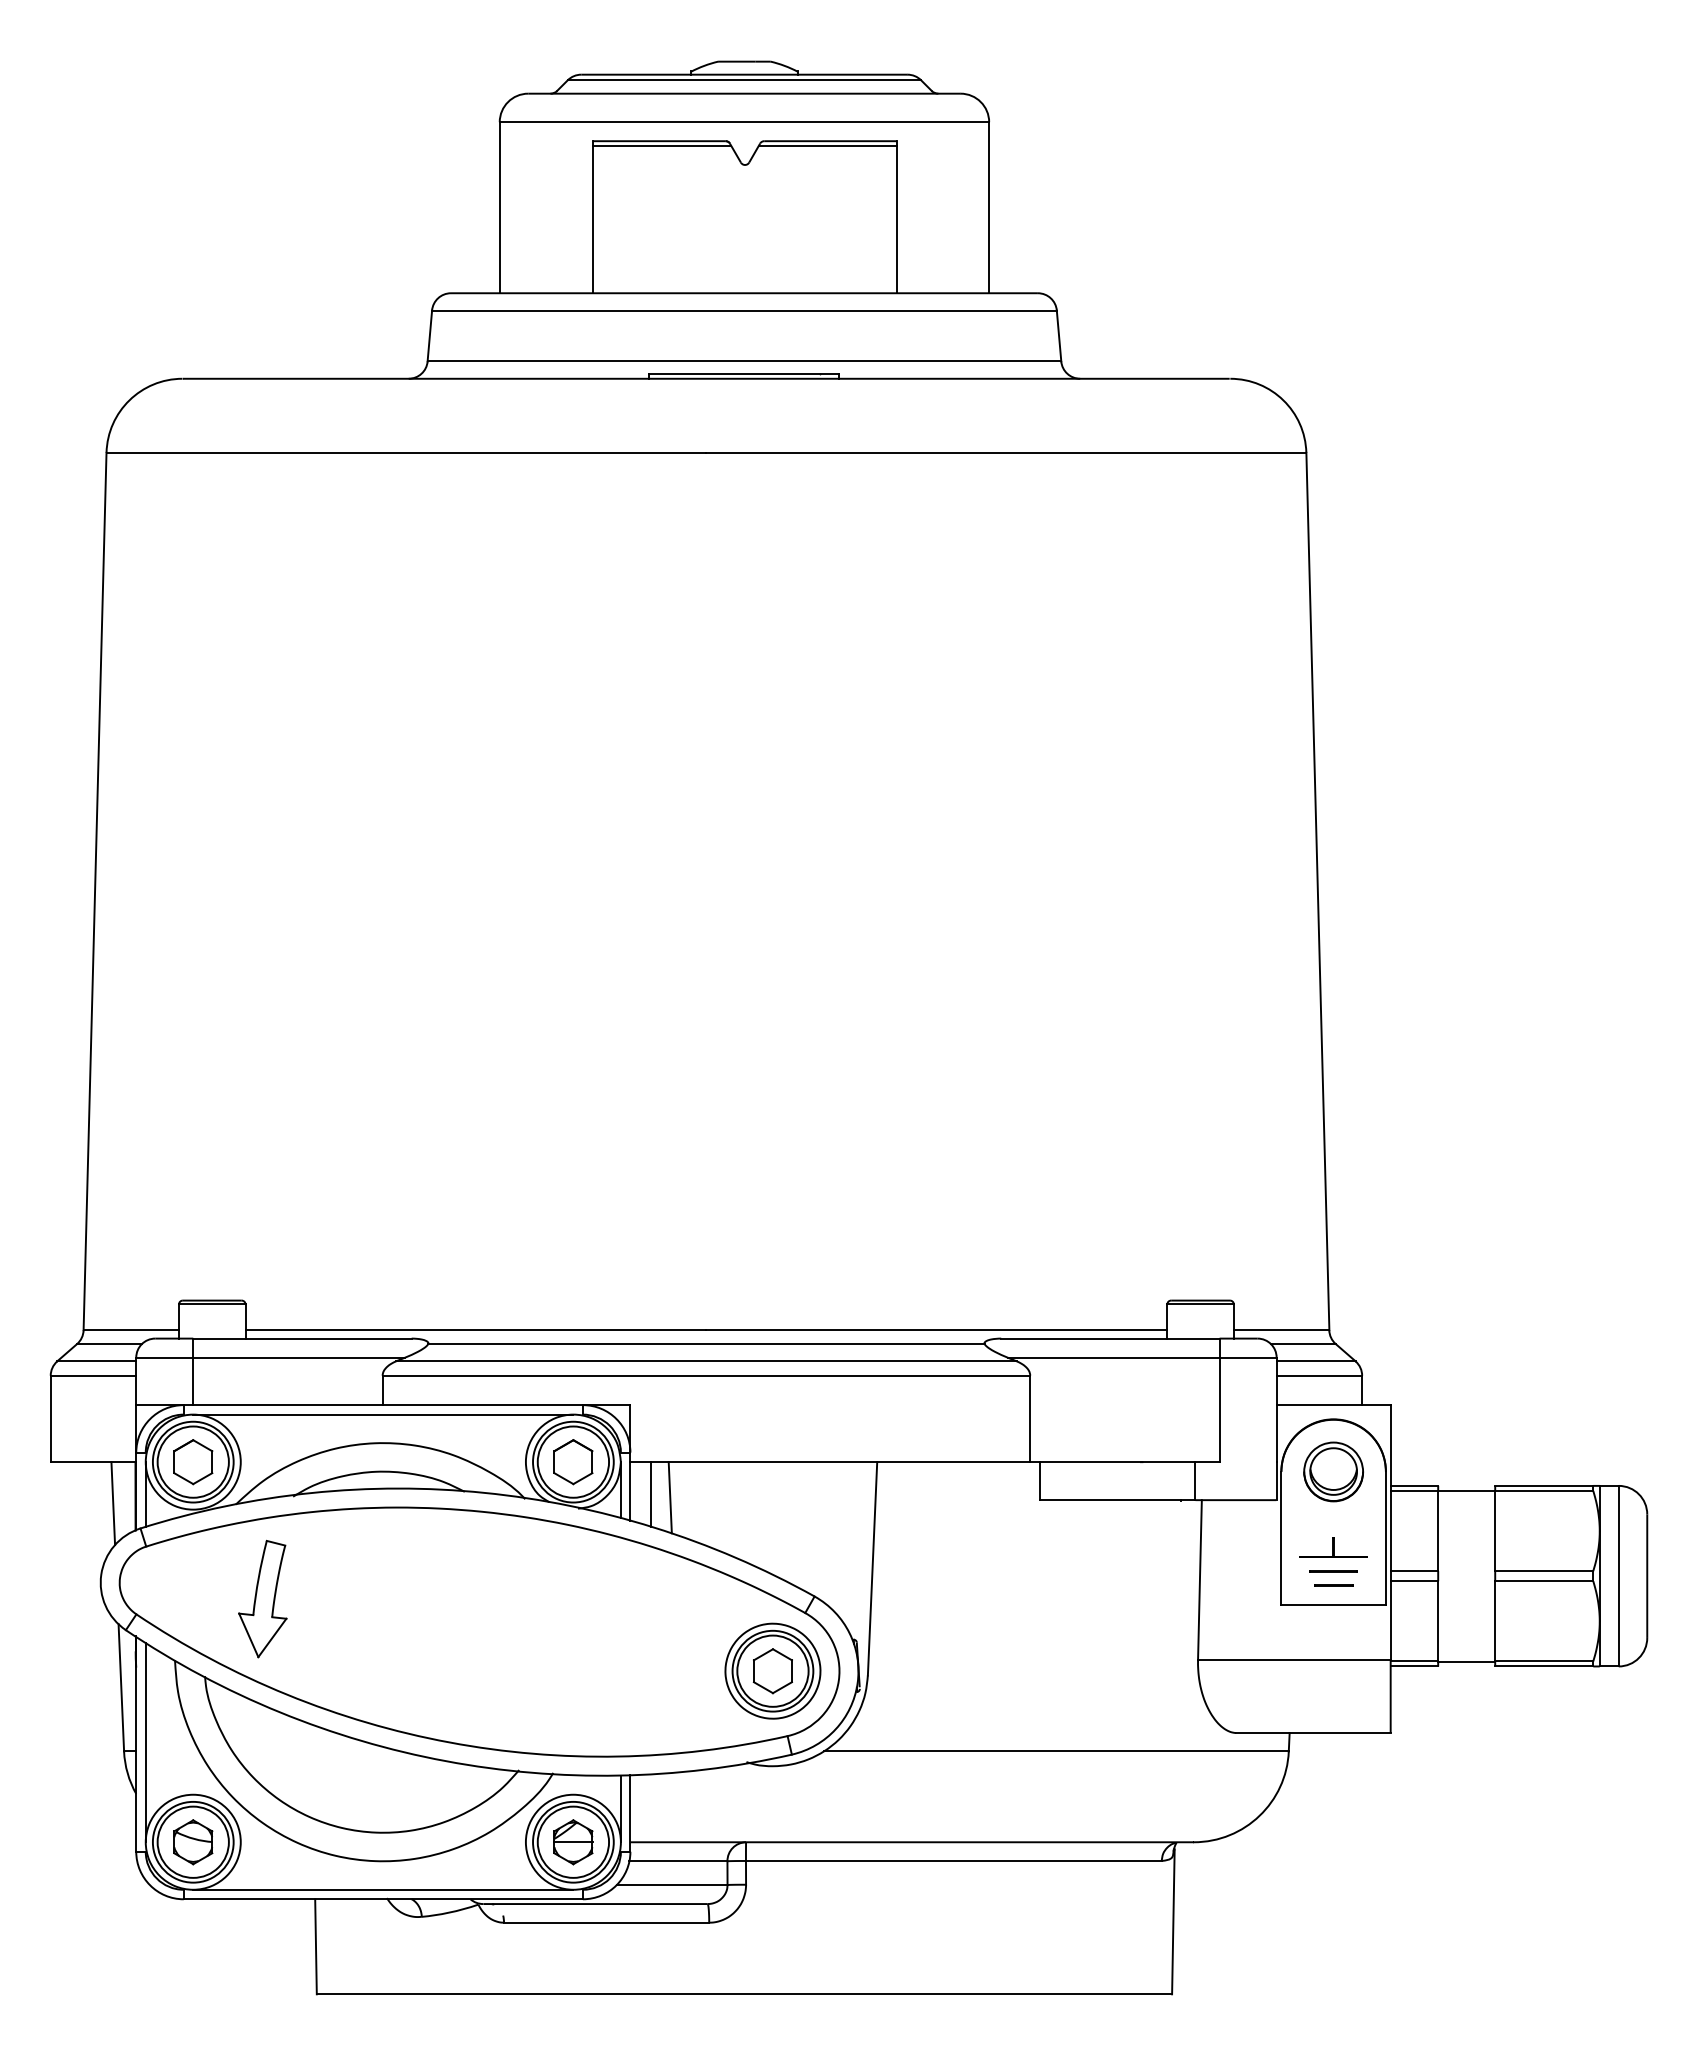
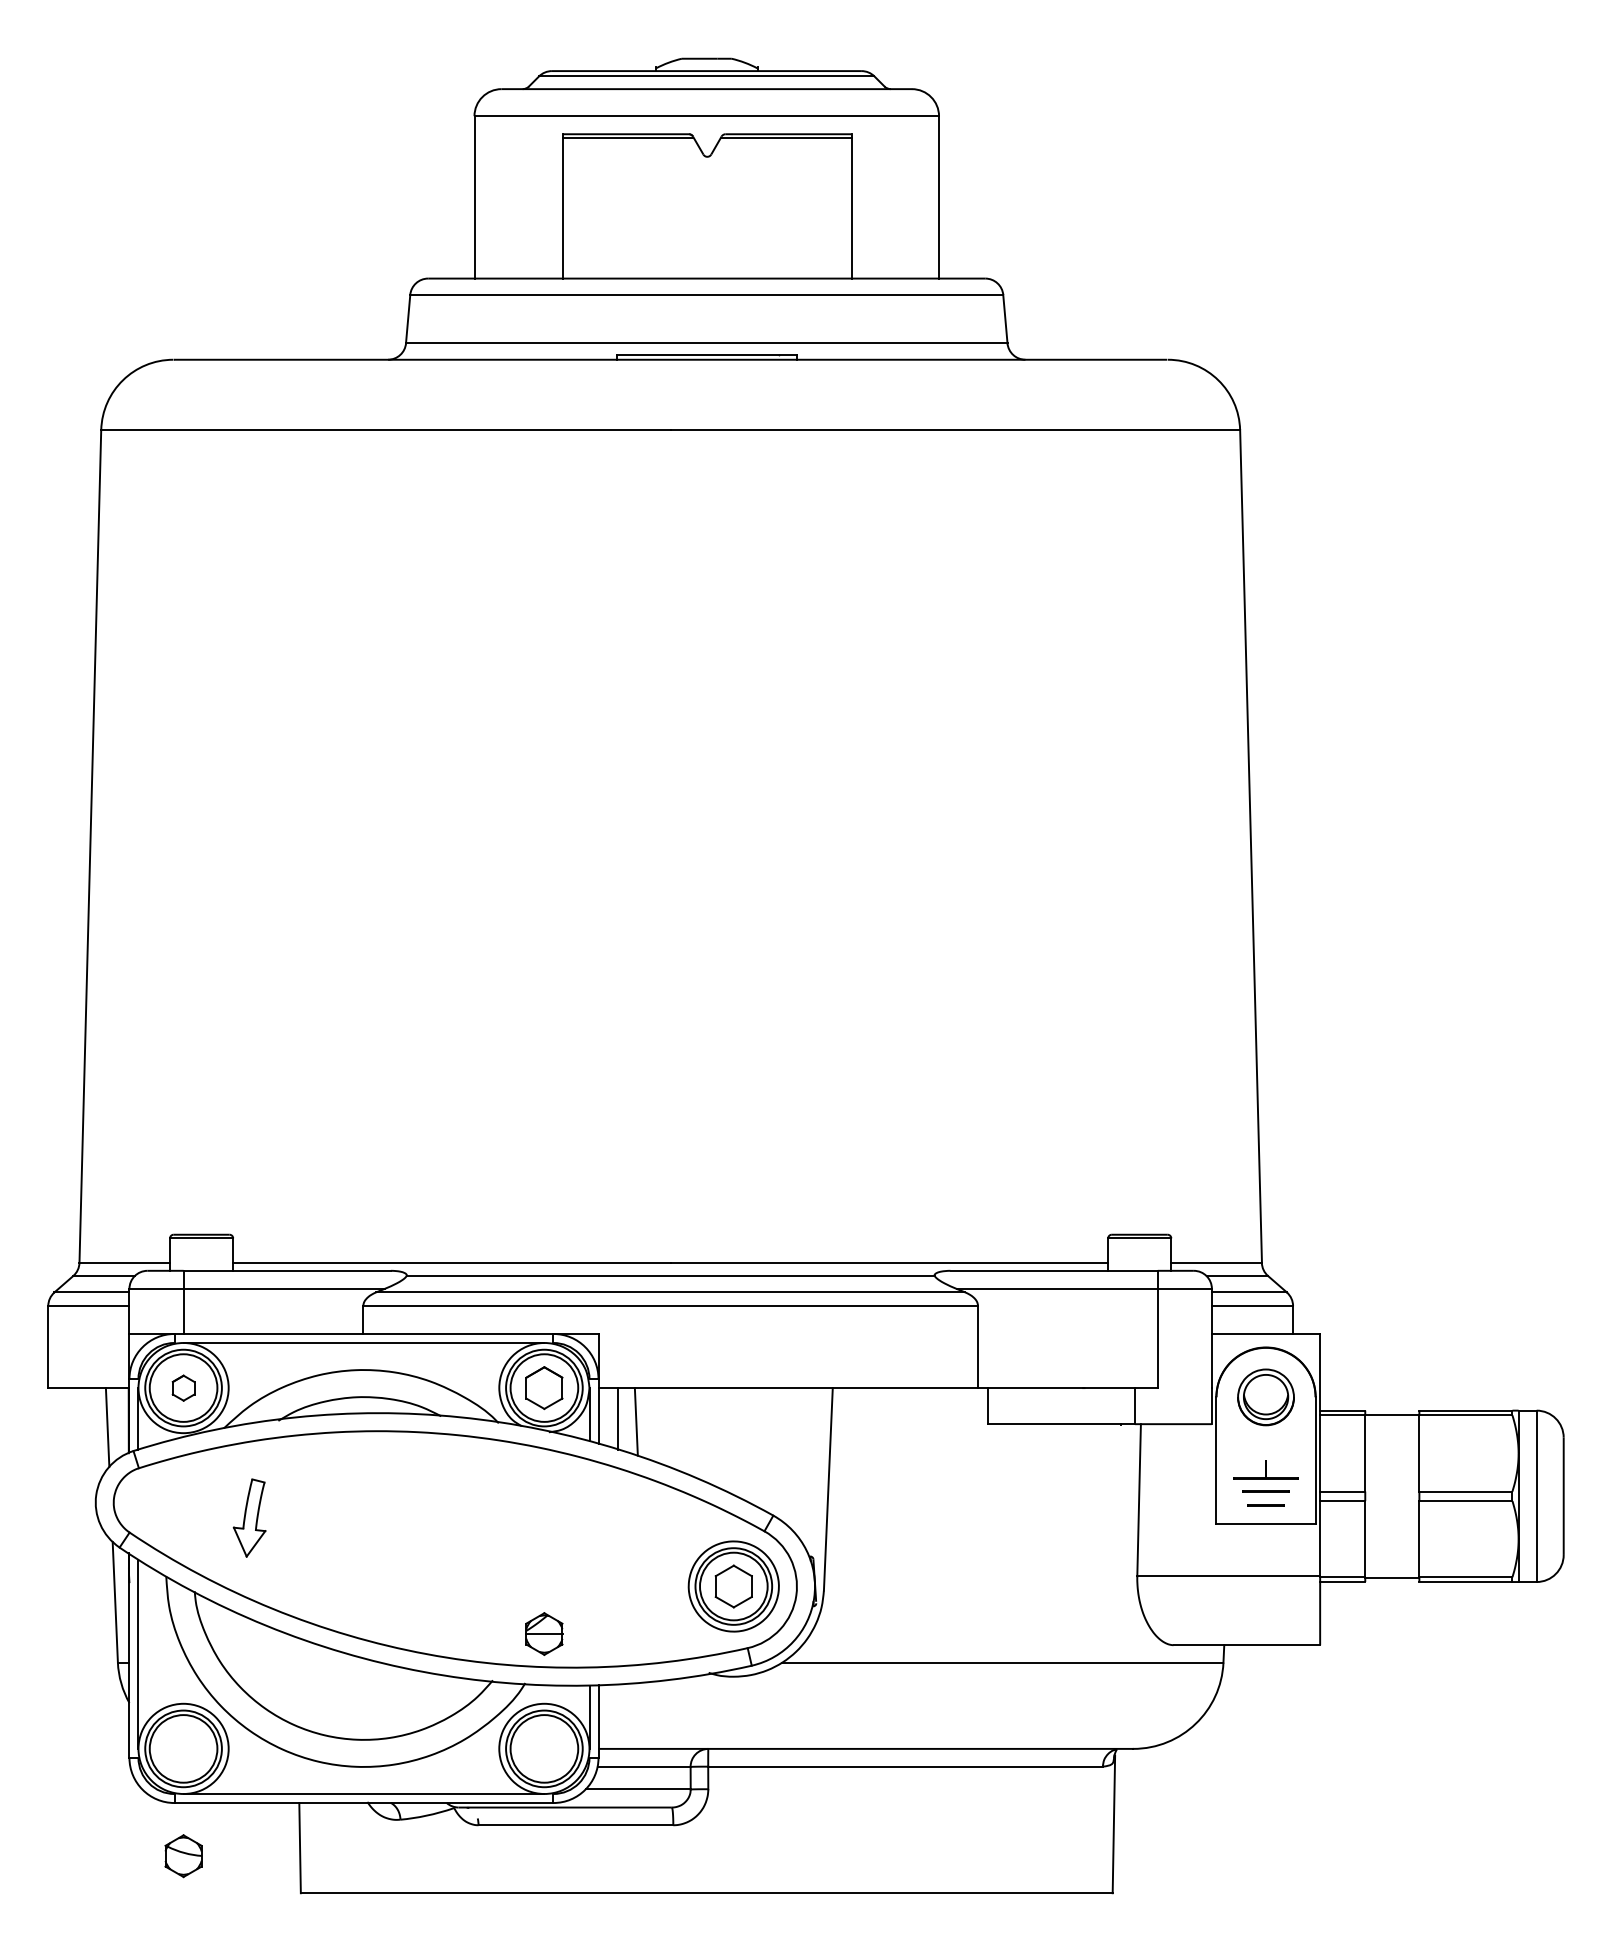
part: (193, 1462) -> (183, 1388), size x0.6
part: (262, 1598) -> (249, 1517), size x0.7
part: (193, 1842) -> (183, 1856), moved
part: (573, 1842) -> (544, 1634), moved

